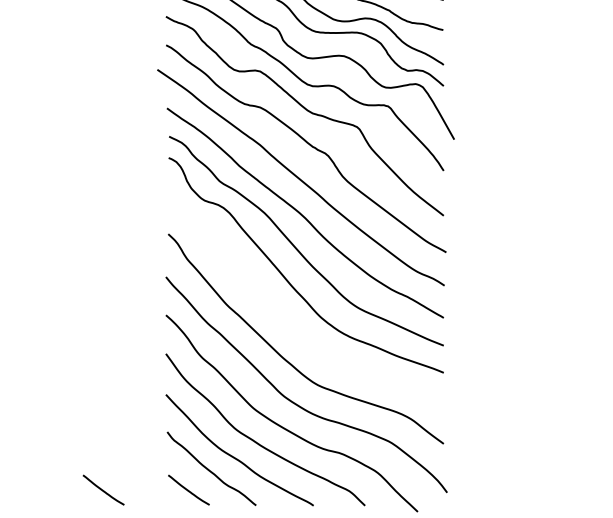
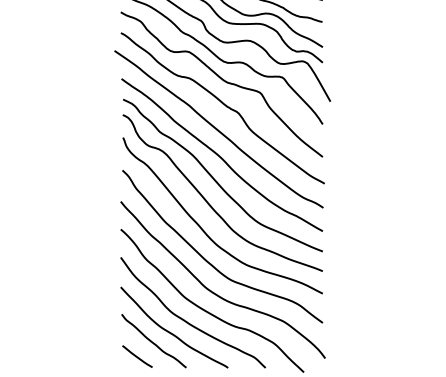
curve: (282, 318) -> (205, 231), added
line: (103, 490) -> (75, 356), removed

